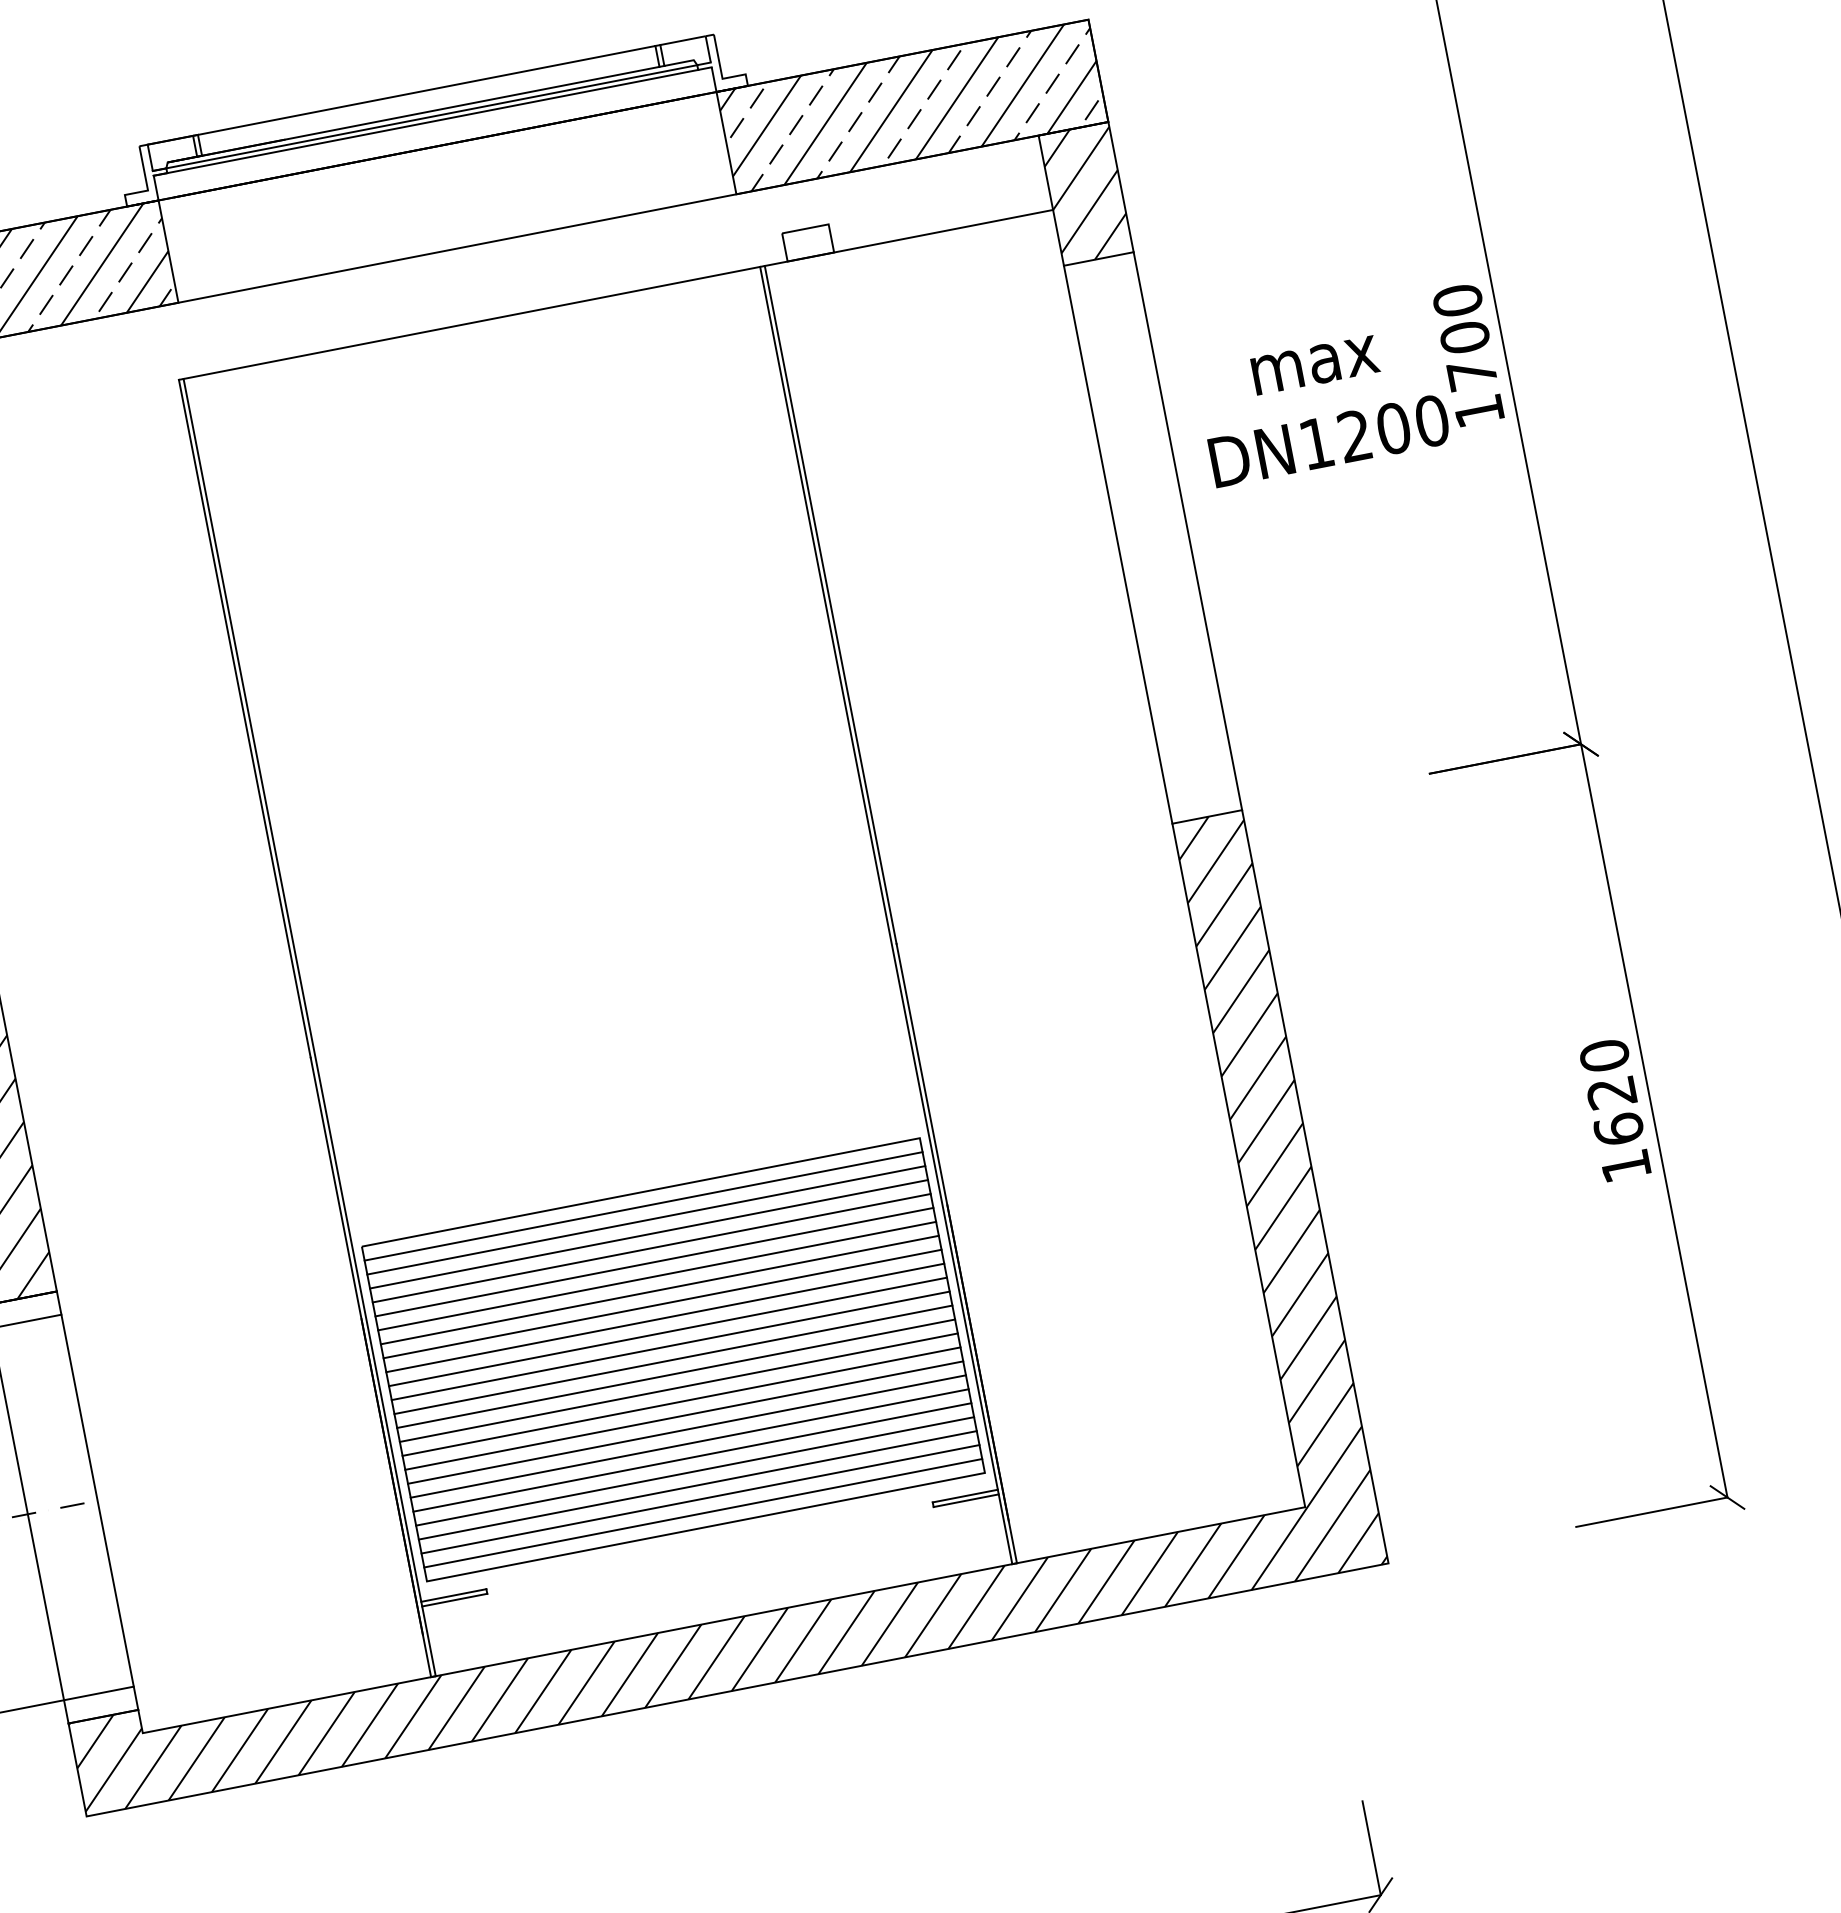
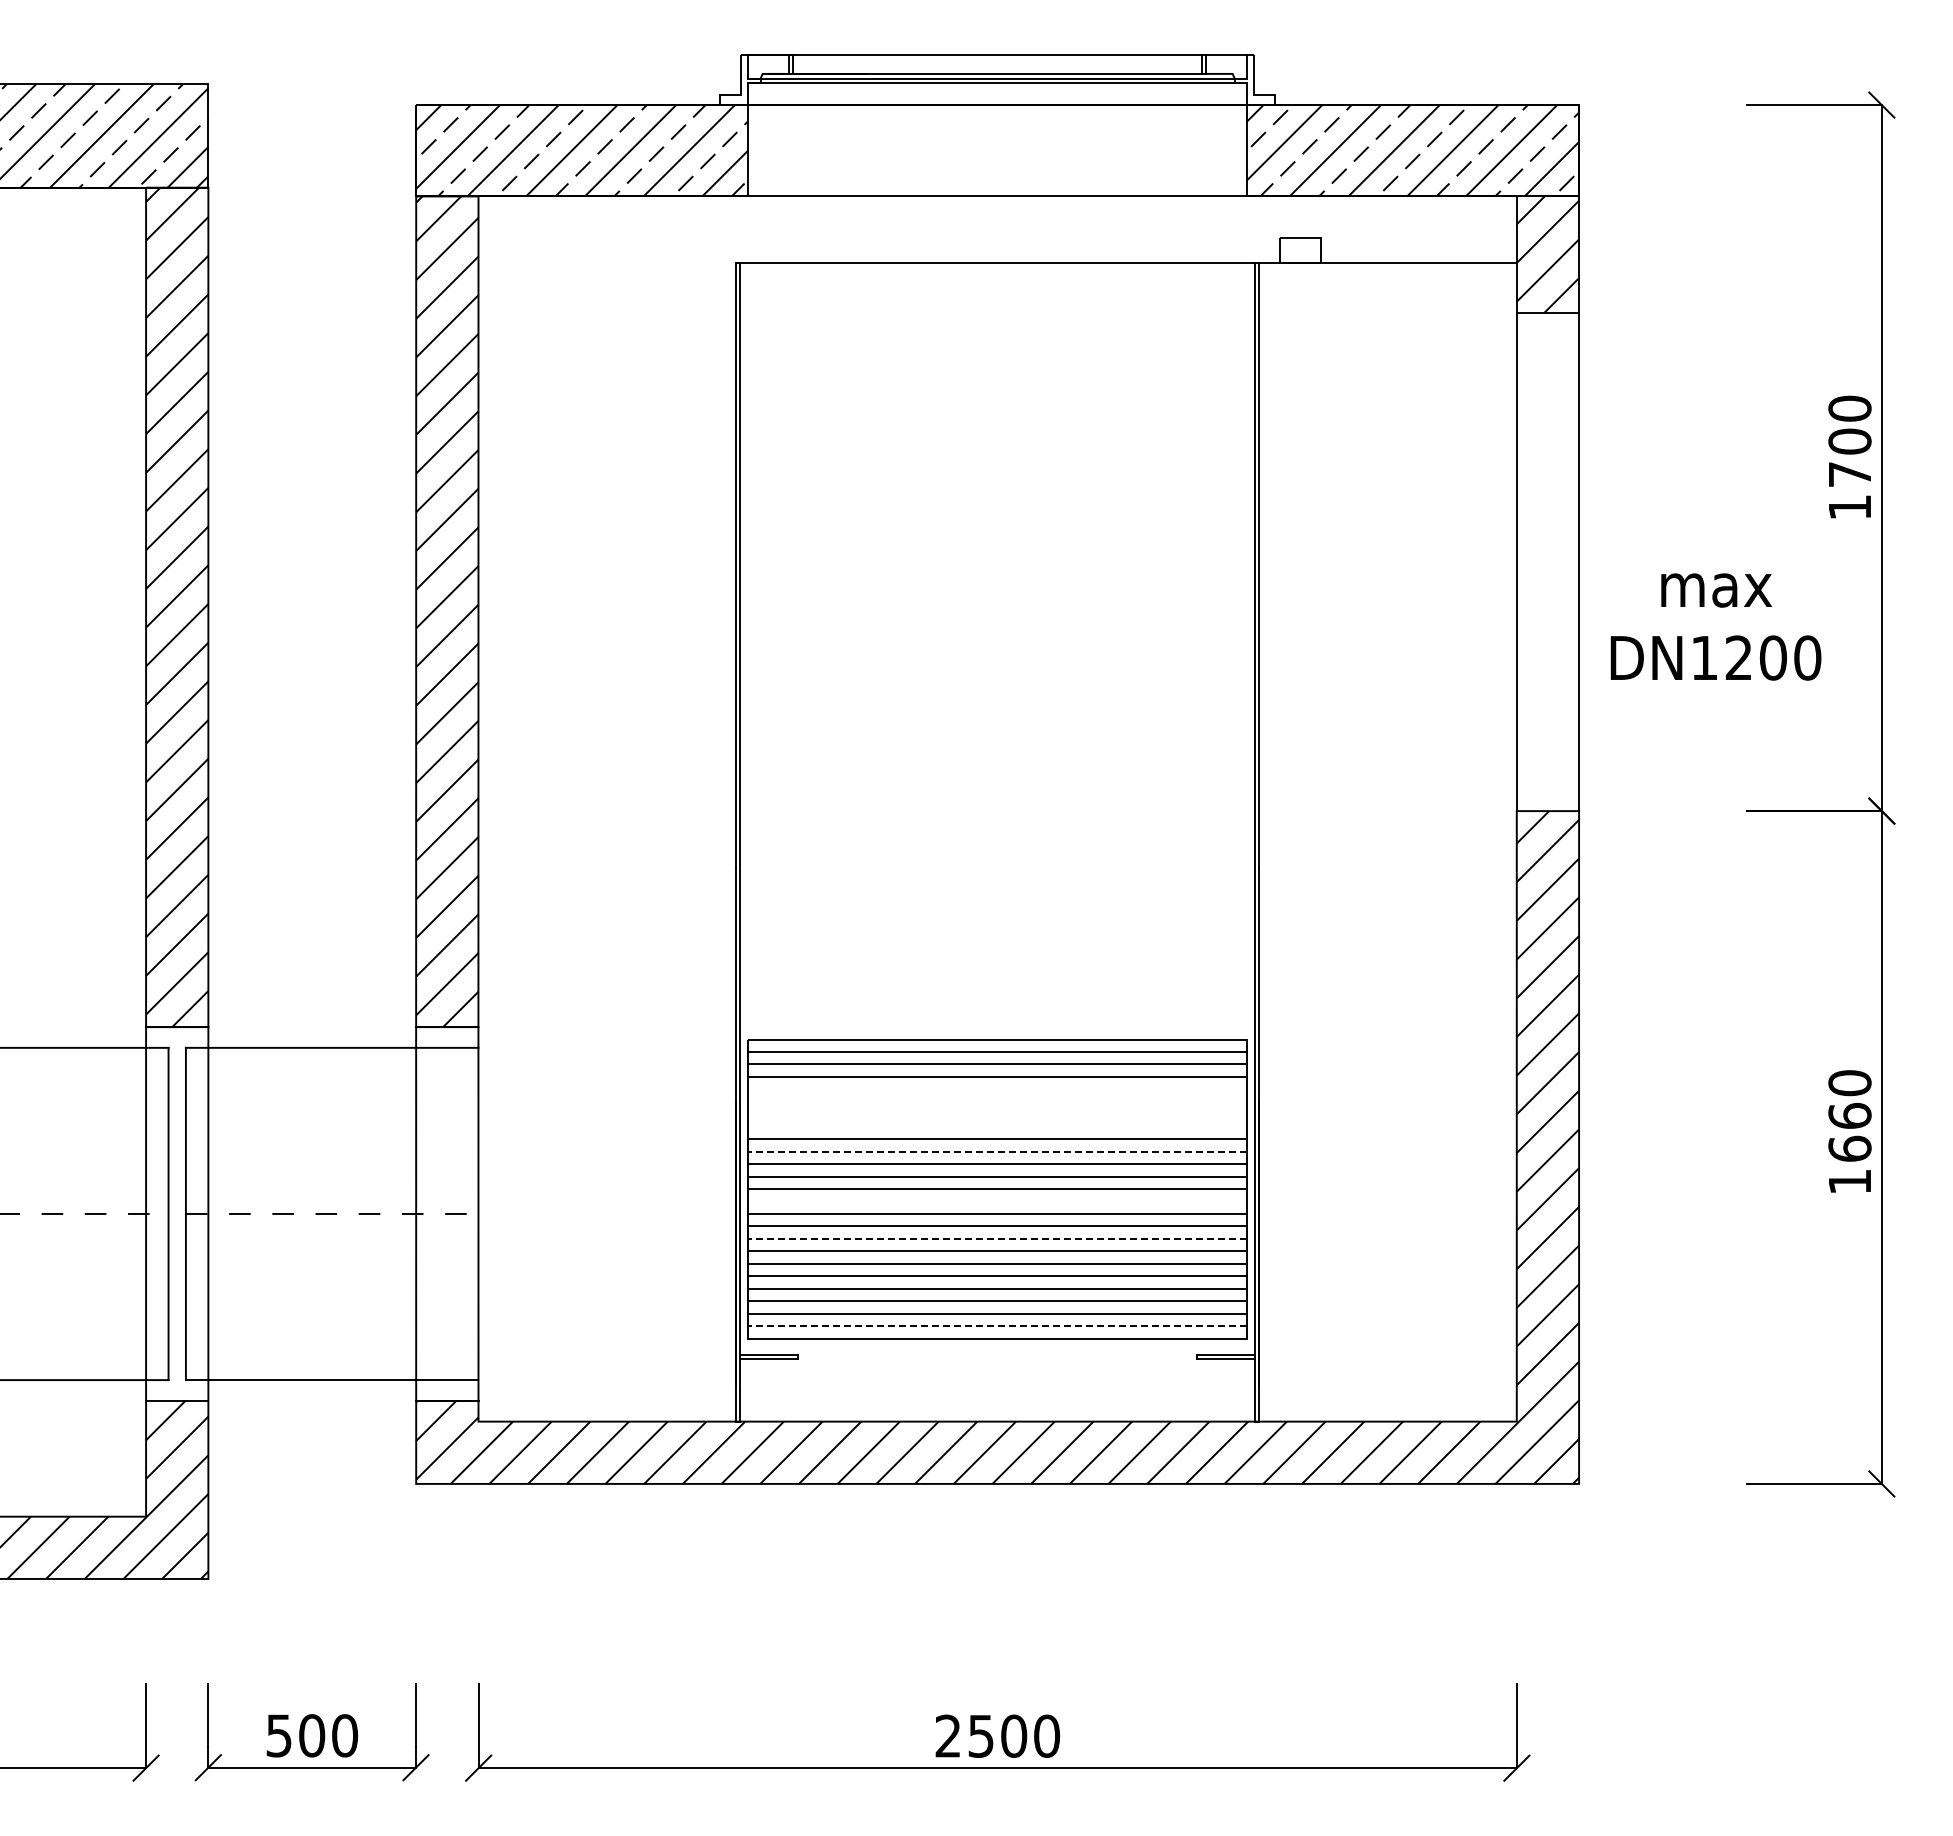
text: (1322, 405) -> (1715, 626), moved
text: (1611, 1092) -> (1849, 1115), 1620 -> 1660
line: (651, 1248) -> (997, 1089), removed
line: (654, 1261) -> (997, 1101), removed
line: (657, 1276) -> (997, 1114), removed
line: (659, 1289) -> (997, 1126), removed
line: (665, 1317) -> (997, 1151), solid -> dashed
line: (675, 1373) -> (997, 1201), removed
line: (684, 1415) -> (997, 1238), solid -> dashed
line: (703, 1513) -> (997, 1326), solid -> dashed

